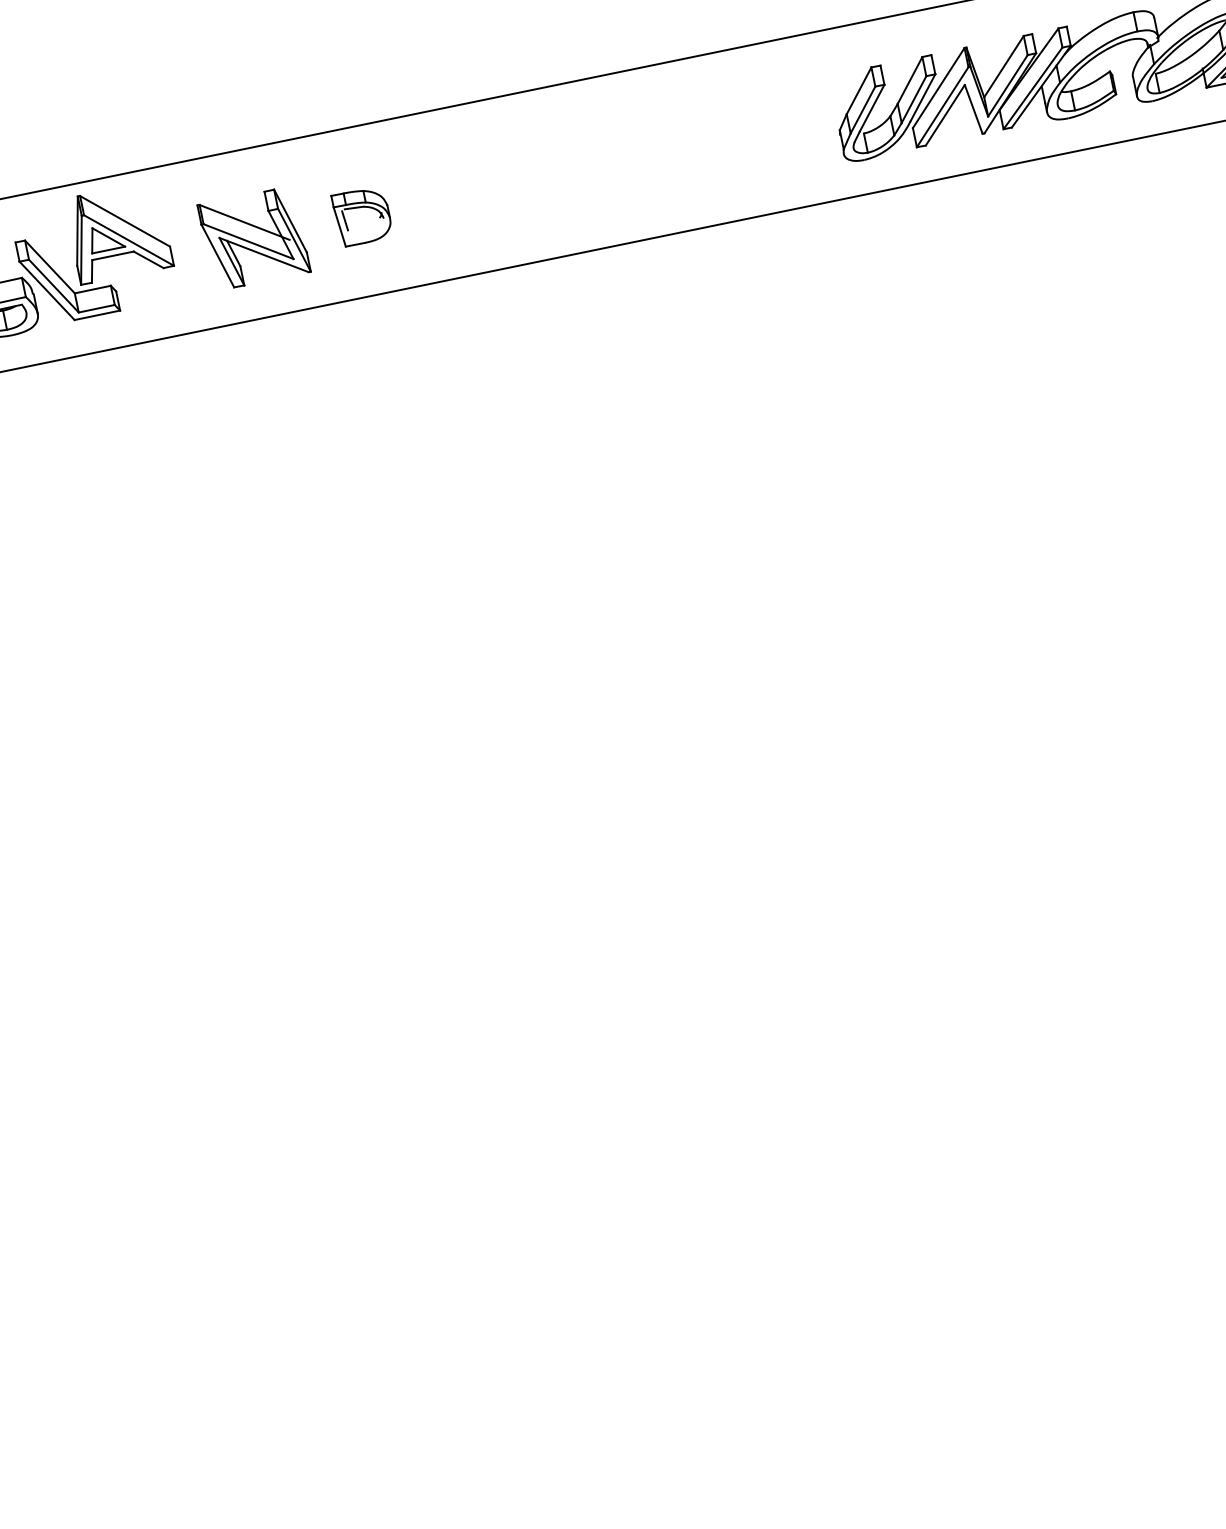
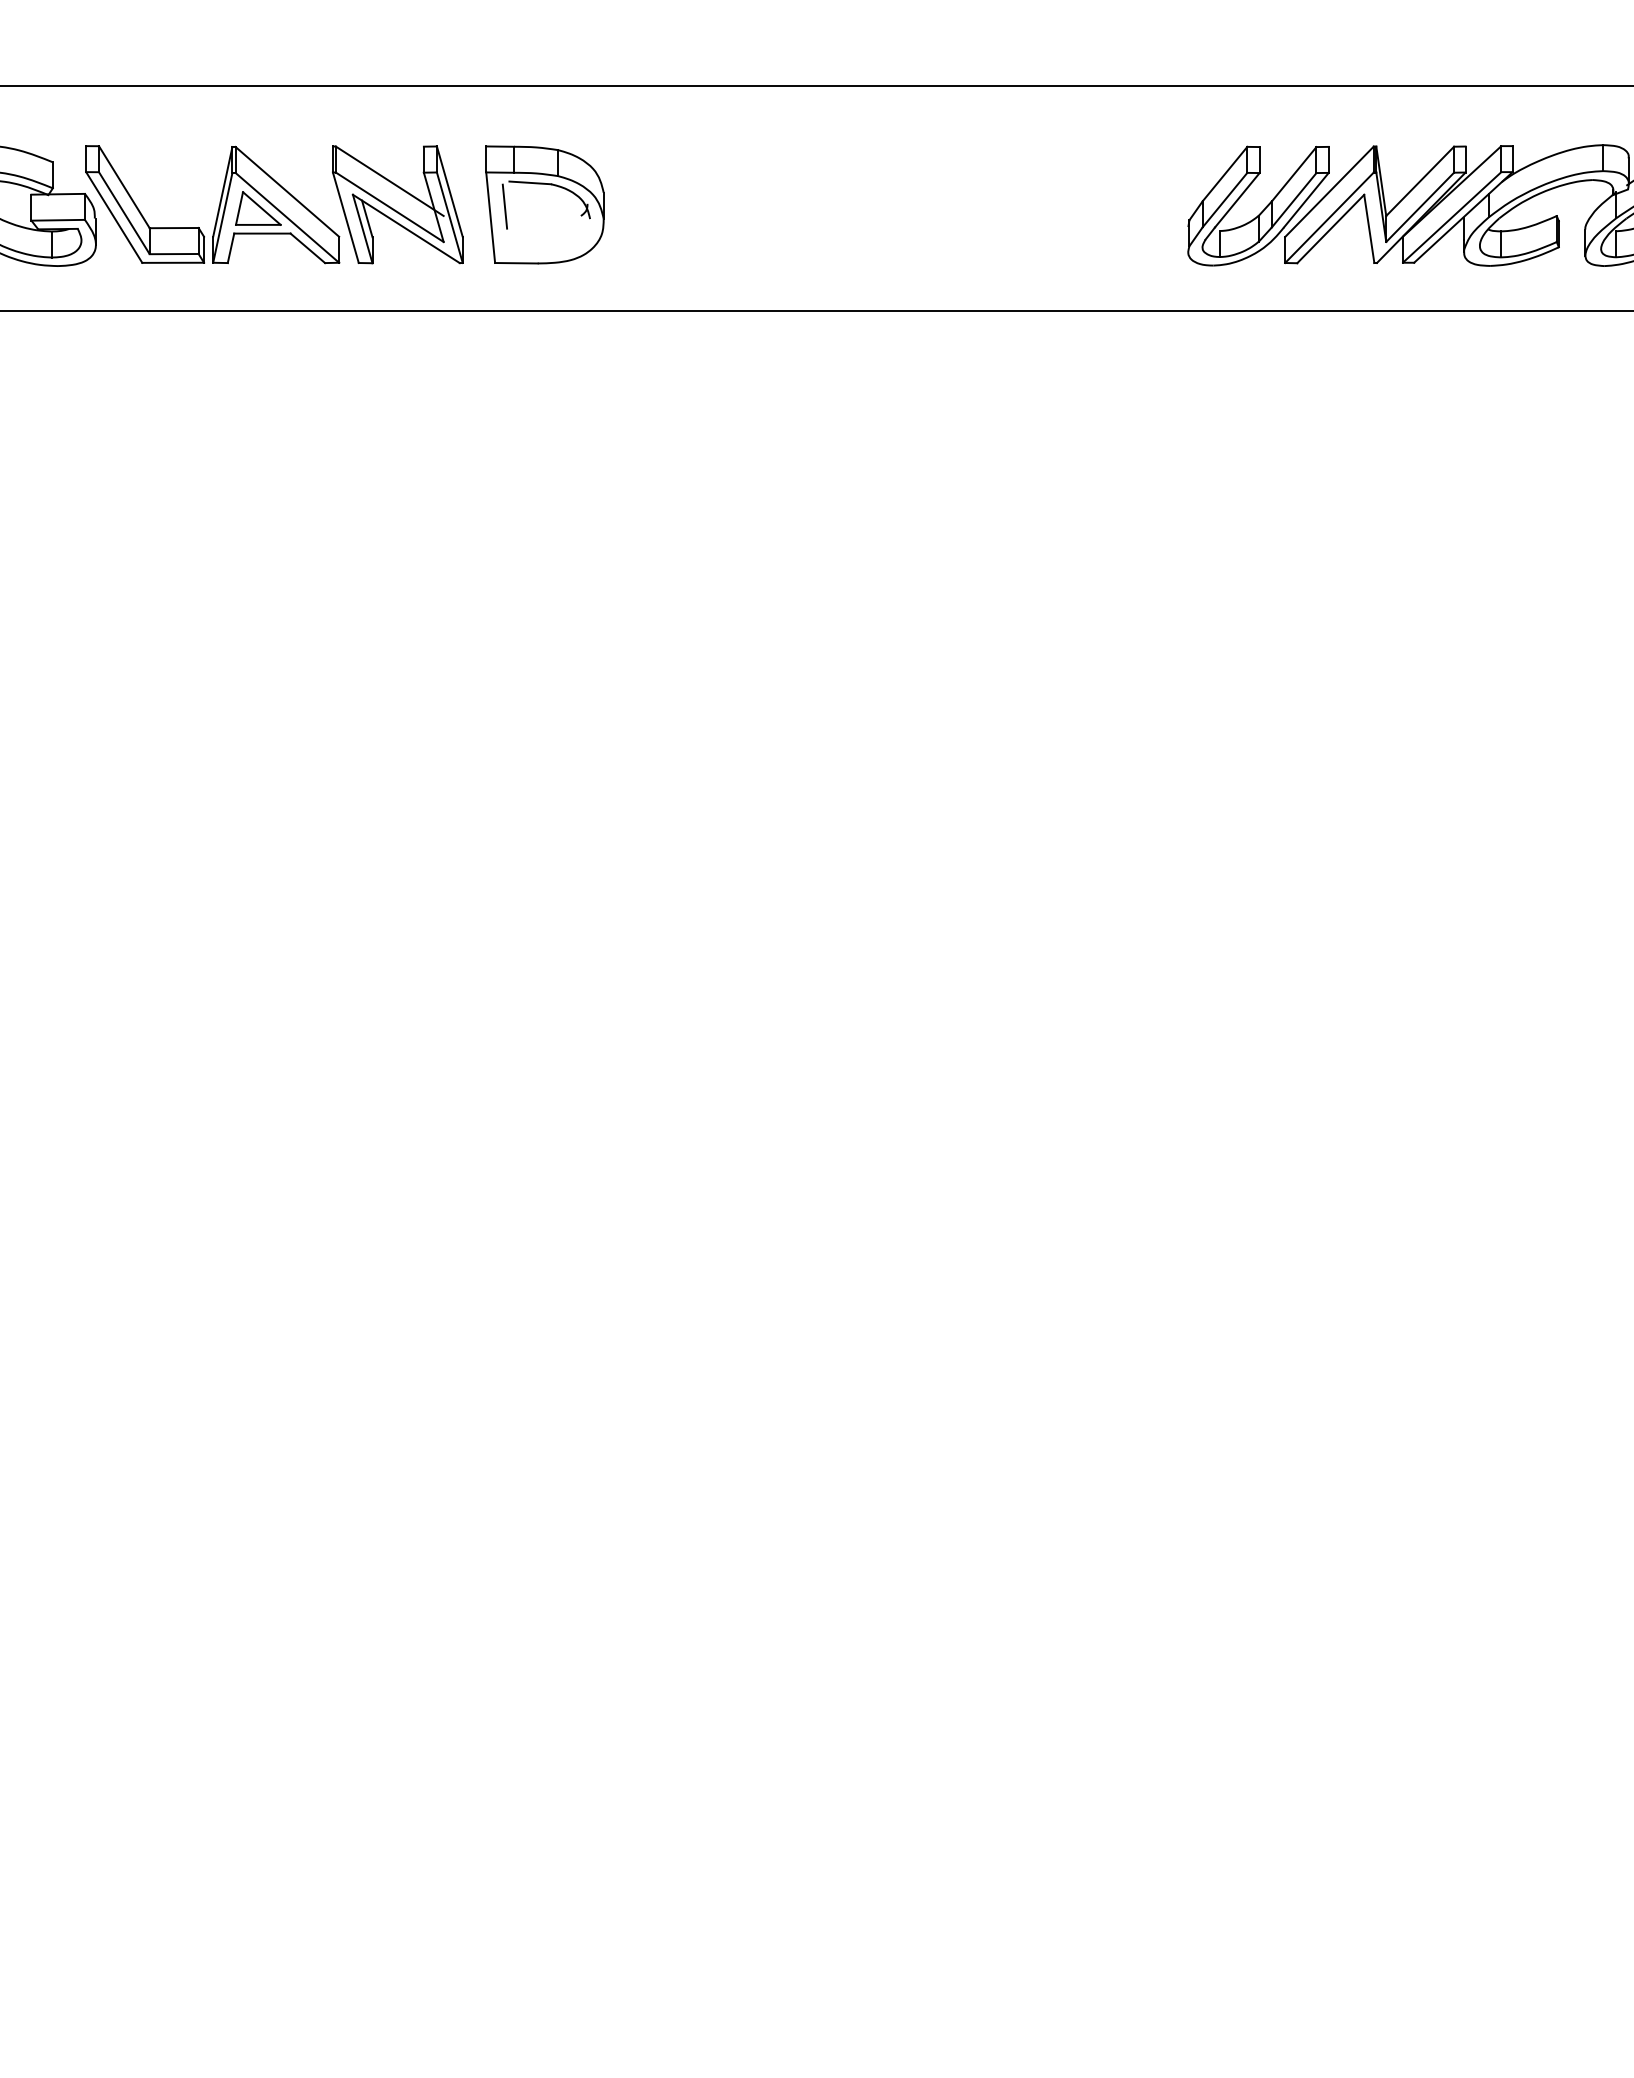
part: (362, 216) -> (544, 204), size x1.67
part: (118, 232) -> (276, 204), moved

